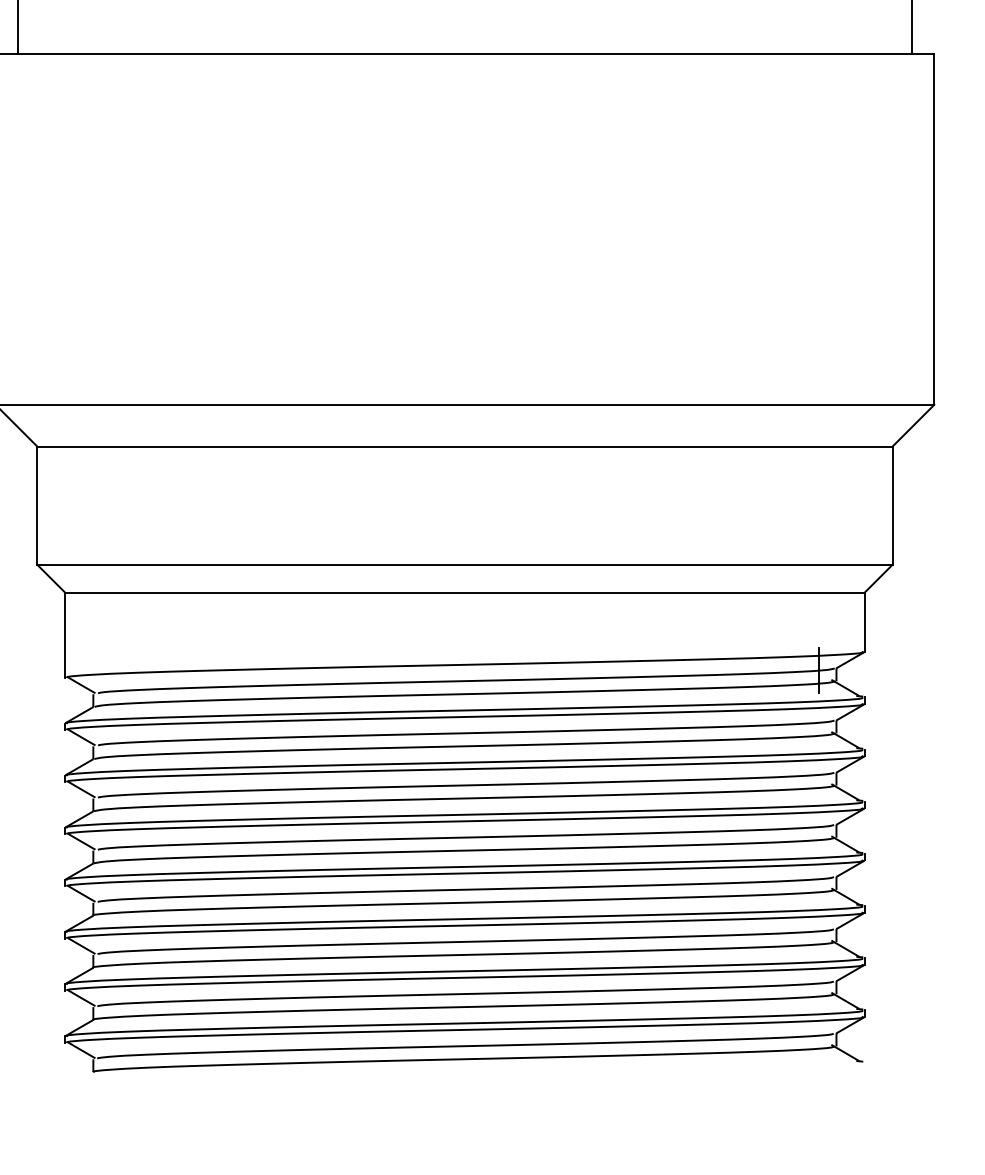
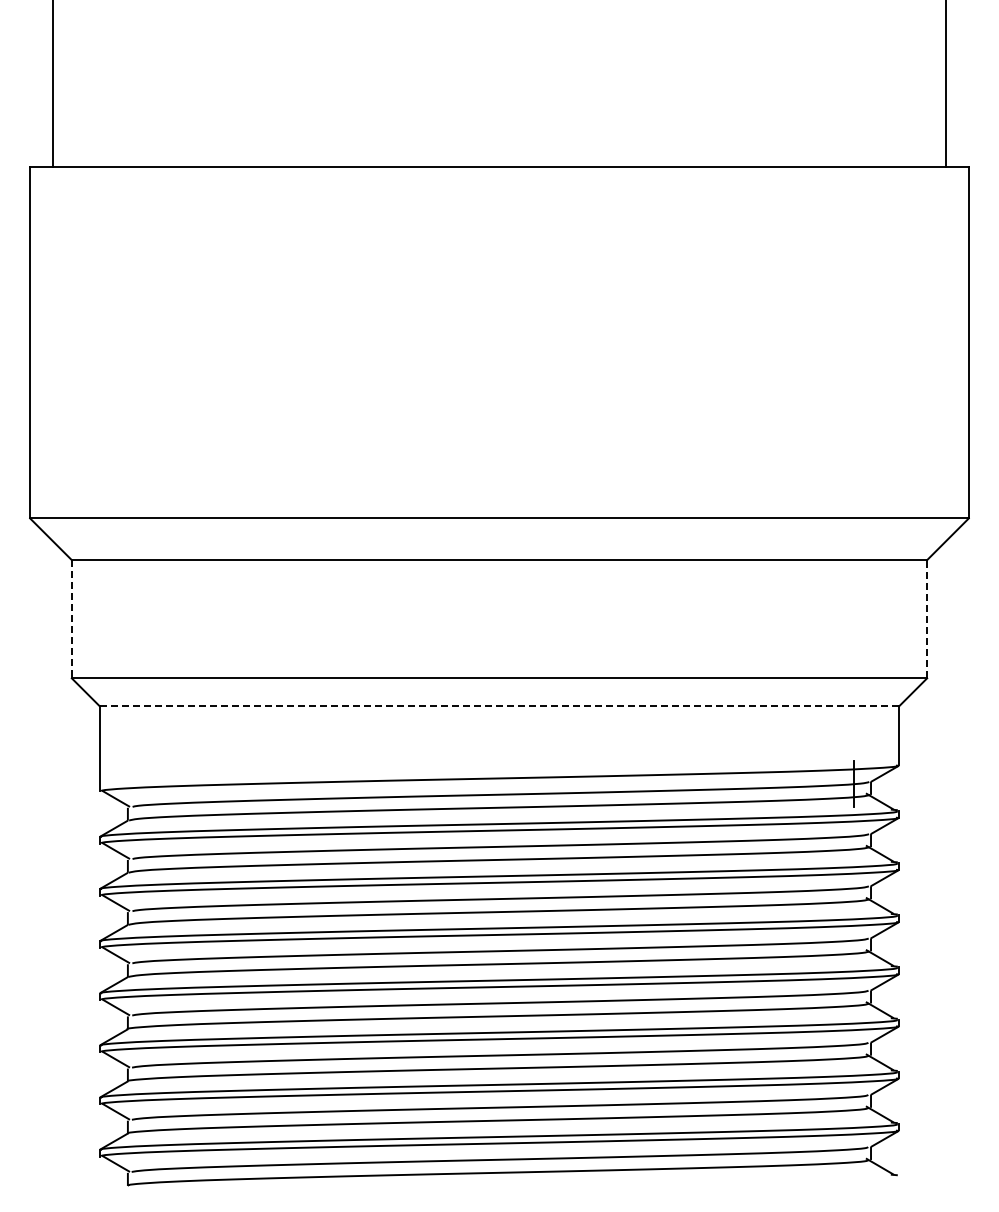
line: (892, 504) -> (927, 618), solid -> dashed
line: (36, 505) -> (71, 619), solid -> dashed
line: (464, 592) -> (499, 706), solid -> dashed

